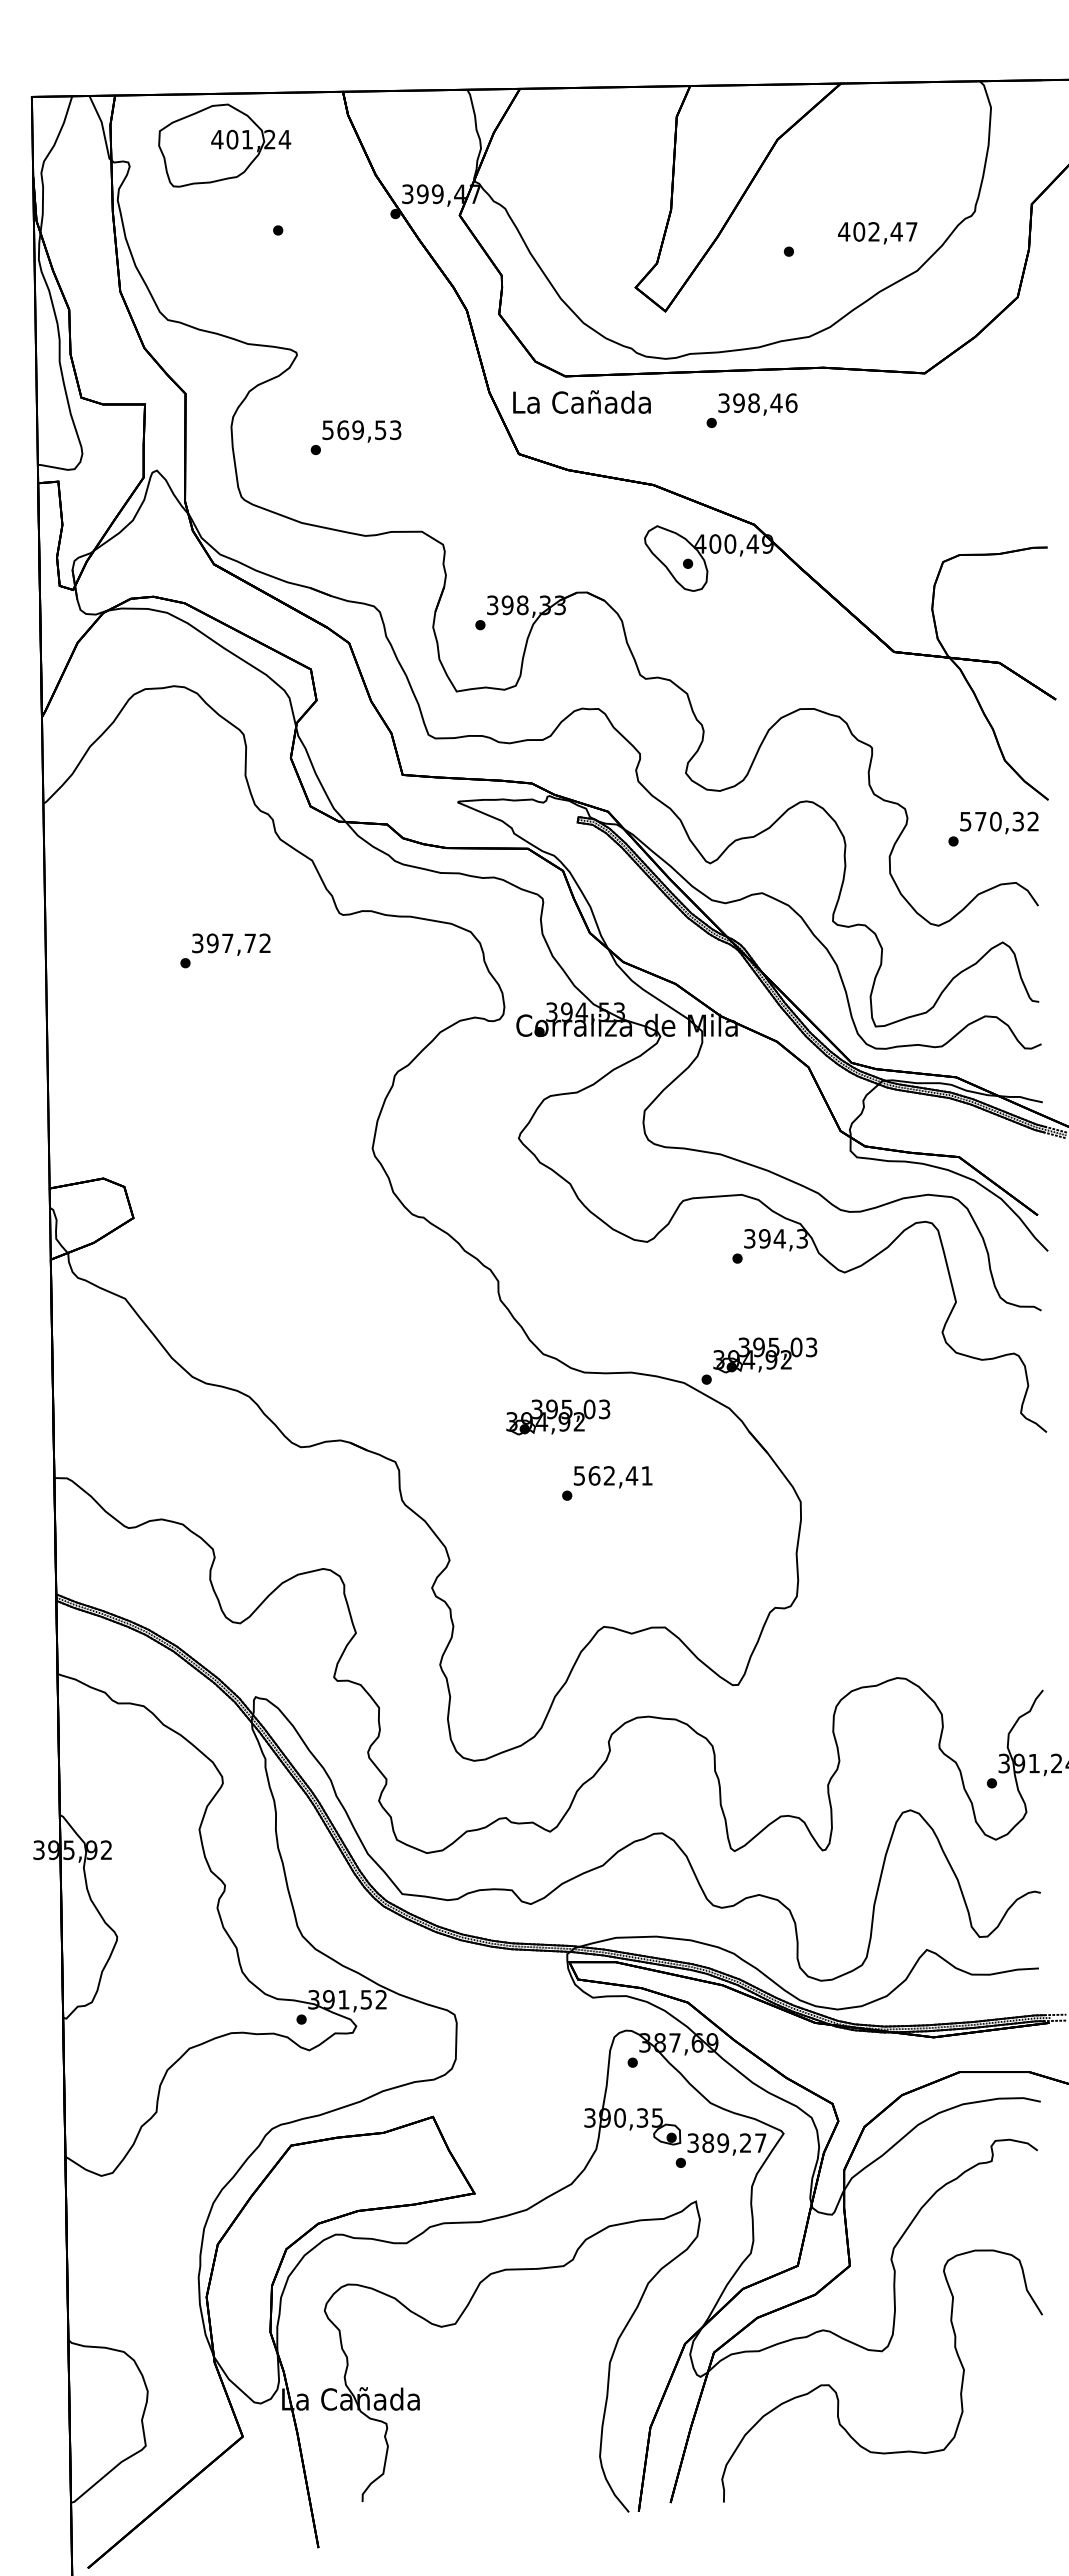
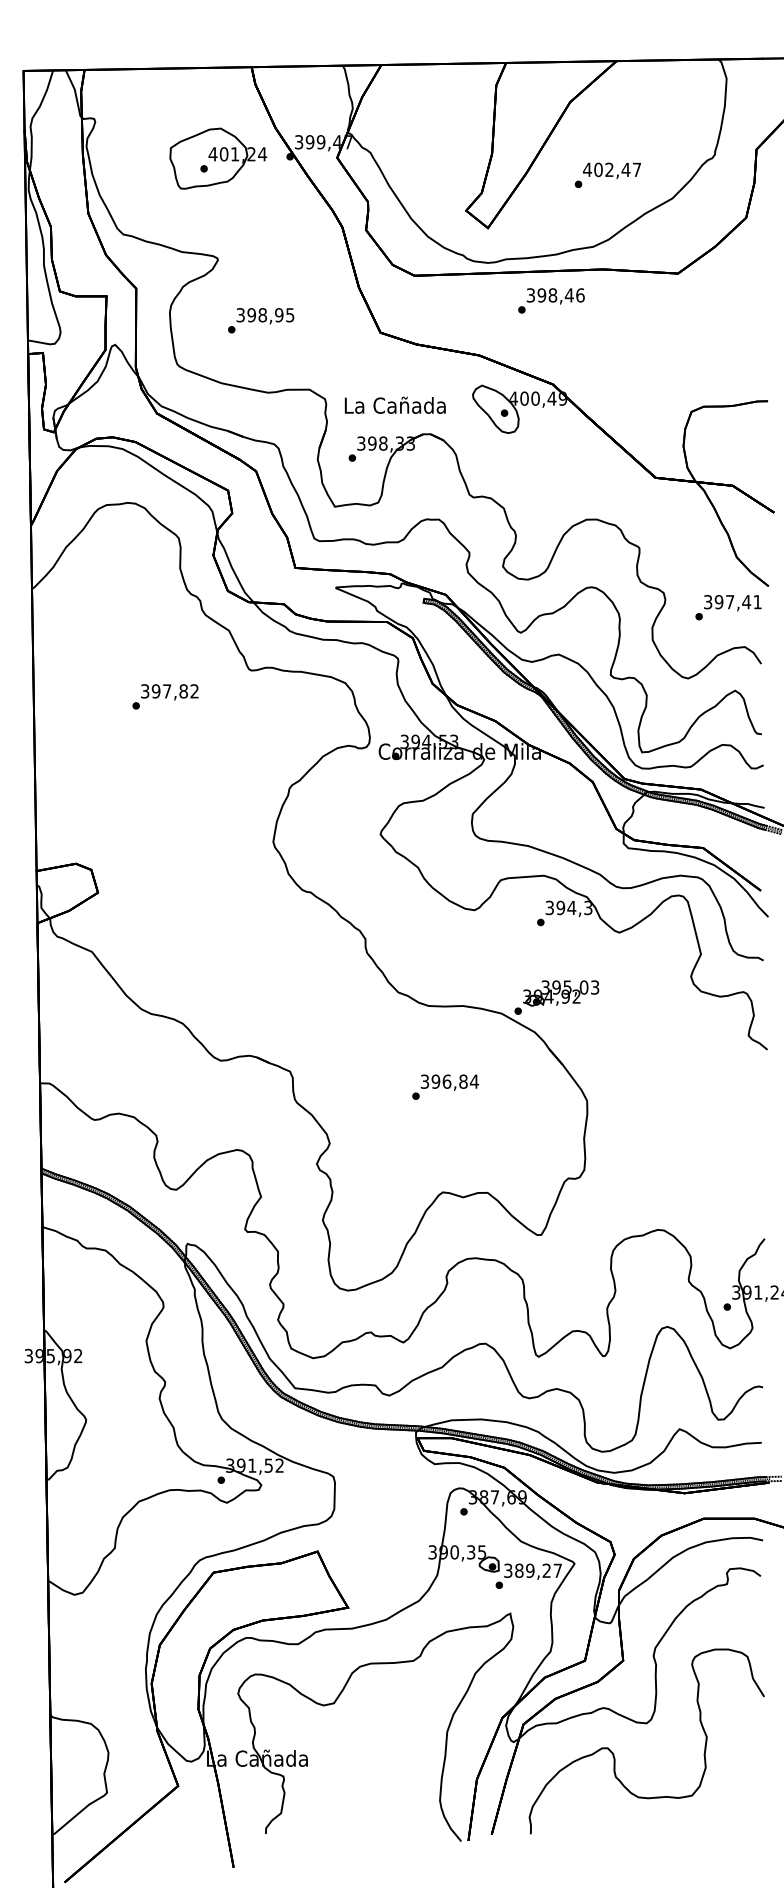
part: (224, 145) -> (218, 158), moved
text: (877, 233) -> (611, 171), moved
text: (581, 401) -> (394, 404), moved
text: (362, 430) -> (265, 315), 569,53 -> 398,95
text: (999, 821) -> (732, 602), 570,32 -> 397,41
text: (250, 943) -> (183, 691), 397,72 -> 397,82
part: (558, 1417) -> (409, 1038), removed
text: (613, 1475) -> (449, 1081), 562,41 -> 396,84

